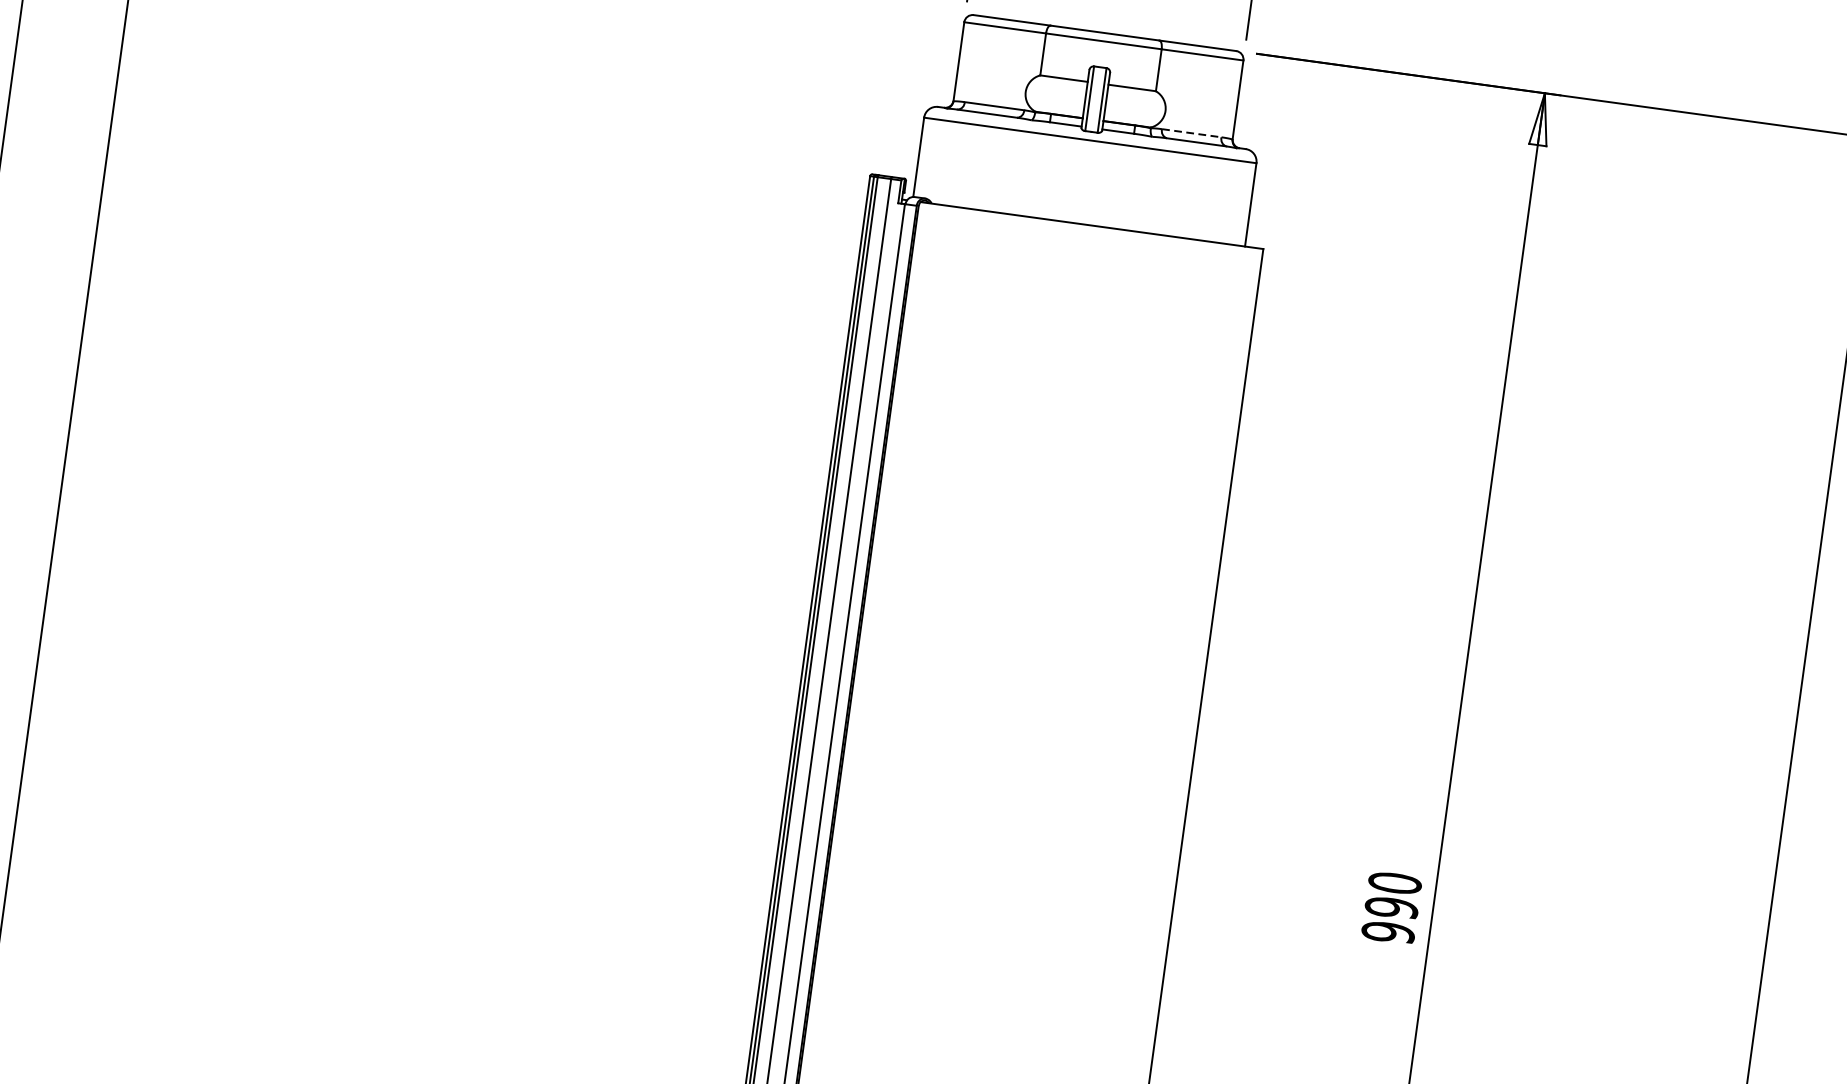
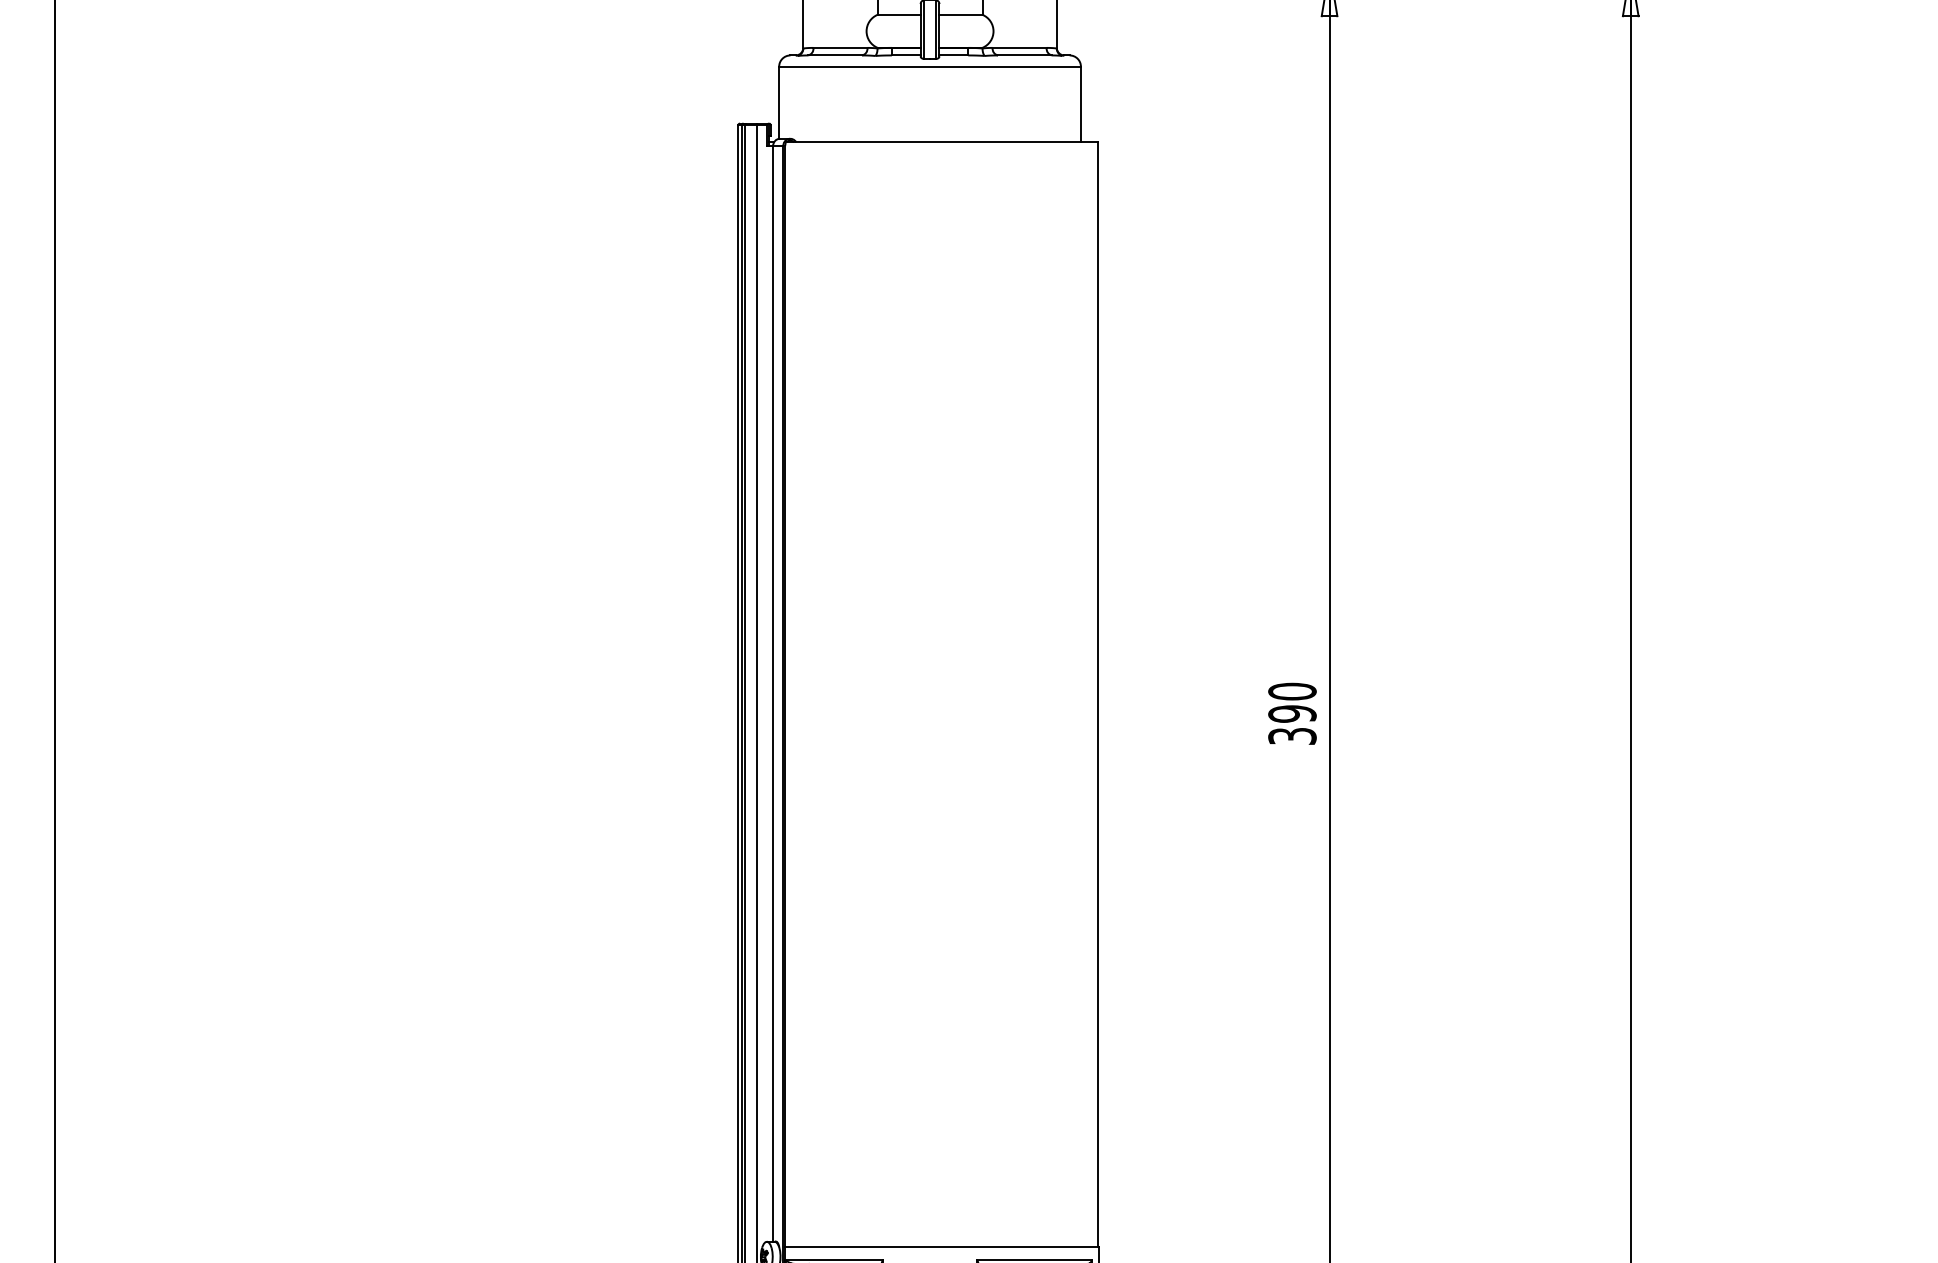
line: (1192, 132) -> (1020, 47), dashed -> solid
text: (1388, 932) -> (1292, 736), 990 -> 390

